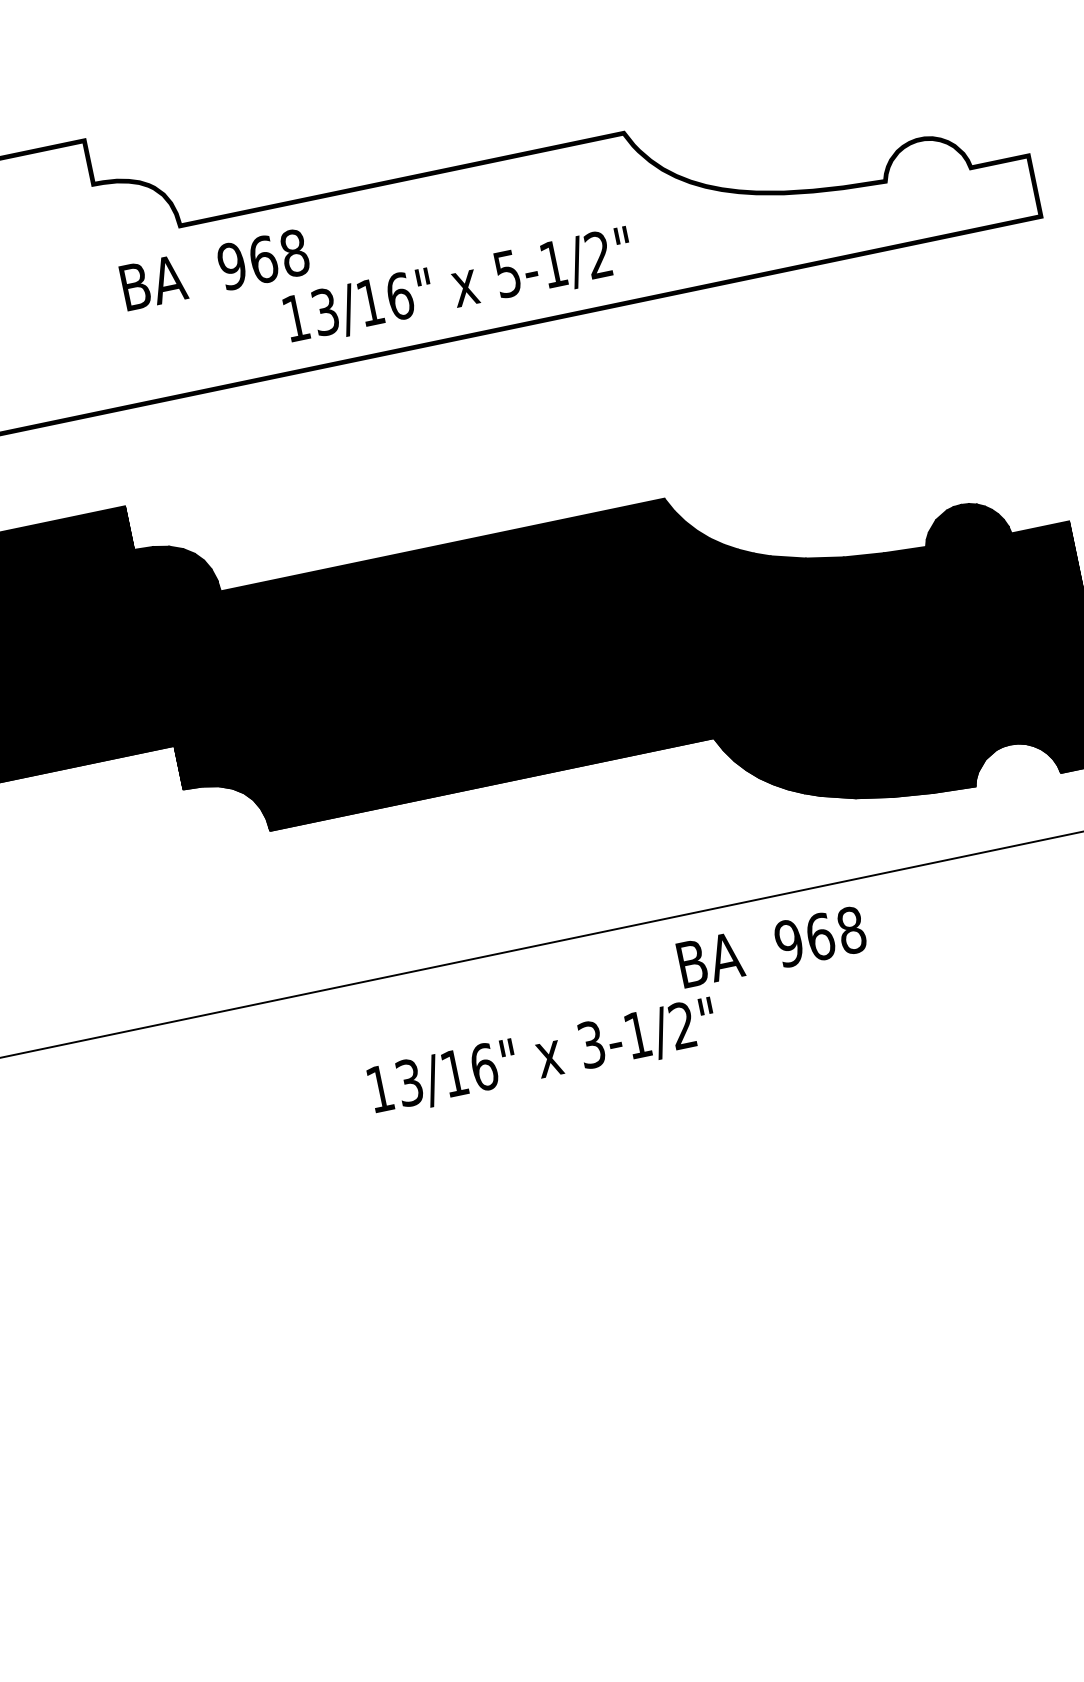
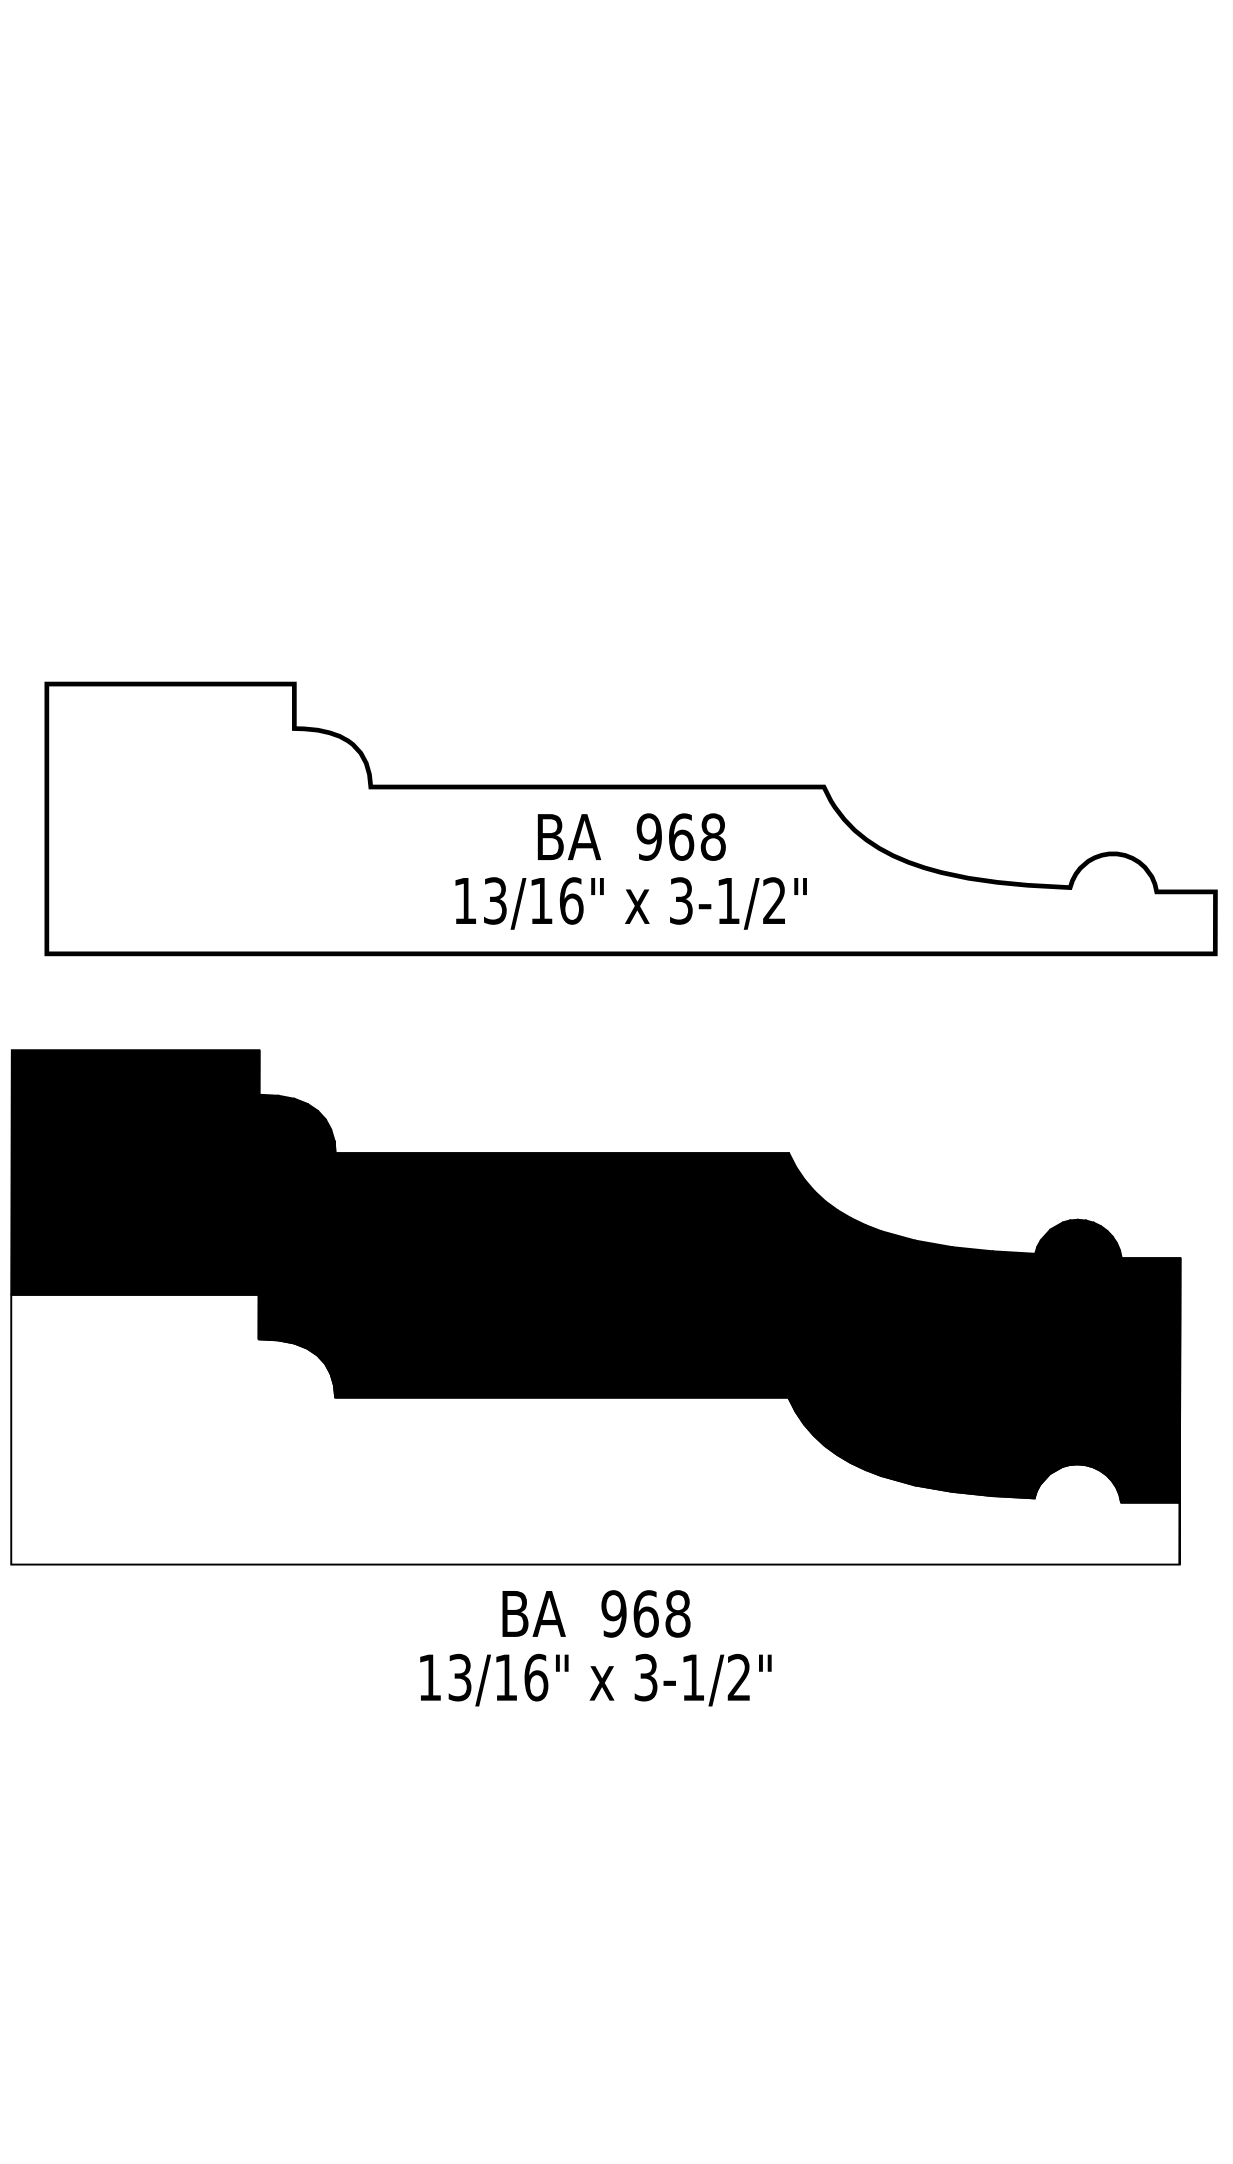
text: (214, 269) -> (631, 836), moved
text: (507, 273) -> (681, 900), 5-1/2" -> 3-1/2"
text: (771, 946) -> (596, 1613), moved
text: (542, 1056) -> (595, 1679), moved

